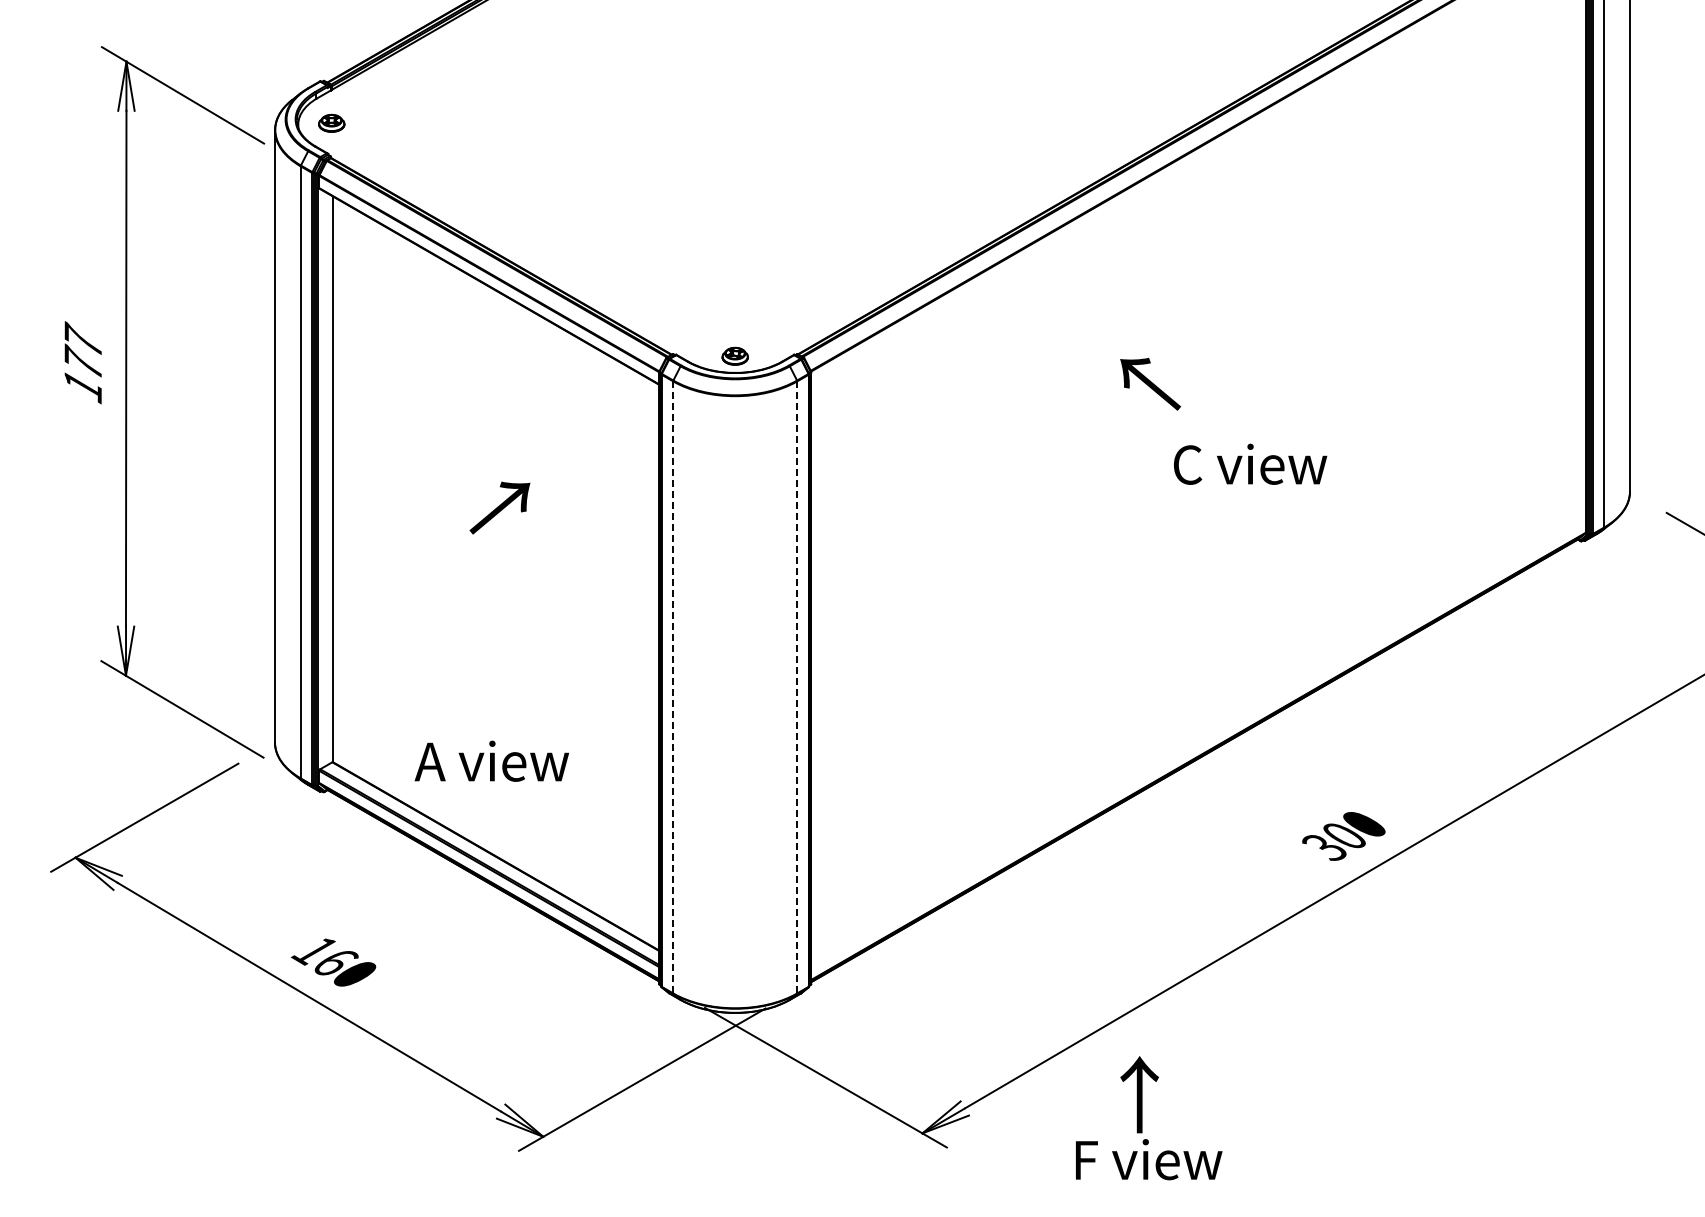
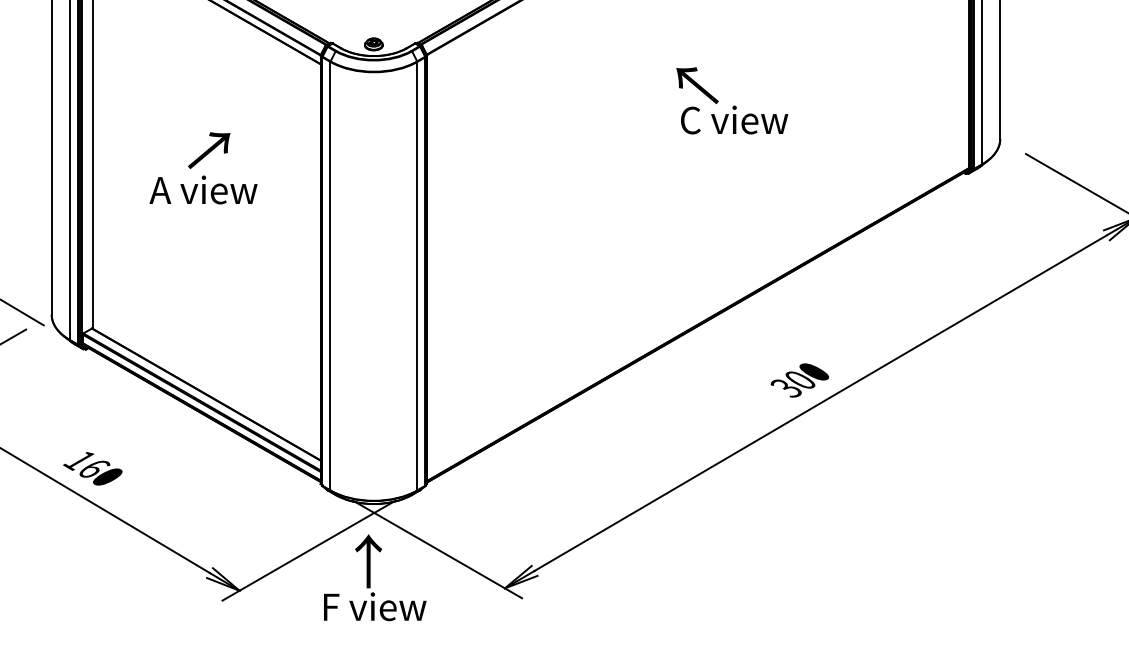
text: (1150, 383) -> (697, 85), moved
line: (797, 686) -> (417, 275), dashed -> solid
line: (673, 687) -> (330, 276), dashed -> solid
text: (491, 760) -> (203, 189), moved
text: (1149, 1118) -> (375, 577), moved

